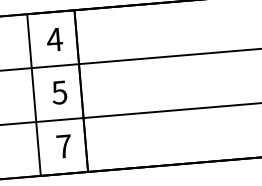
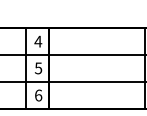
text: (64, 146) -> (38, 95), 7 -> 6

